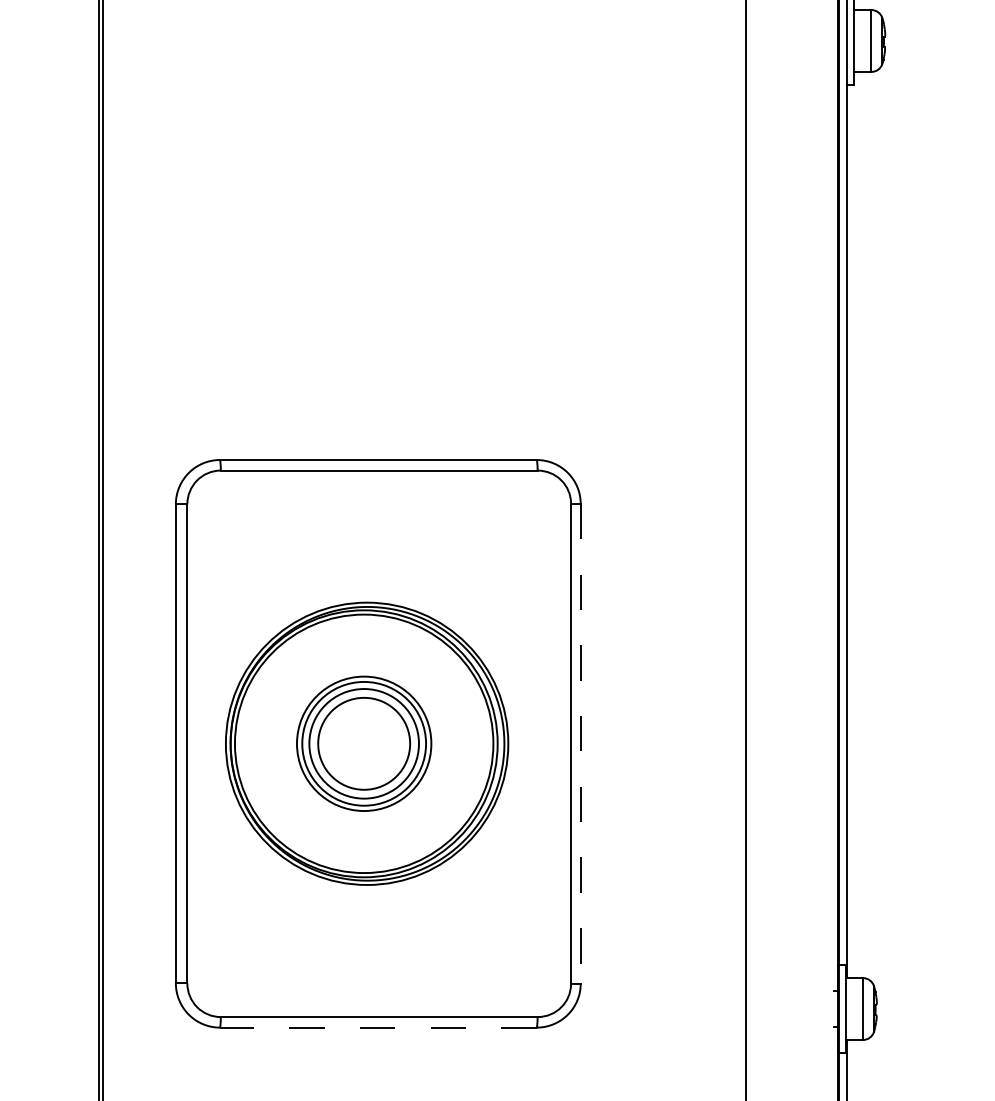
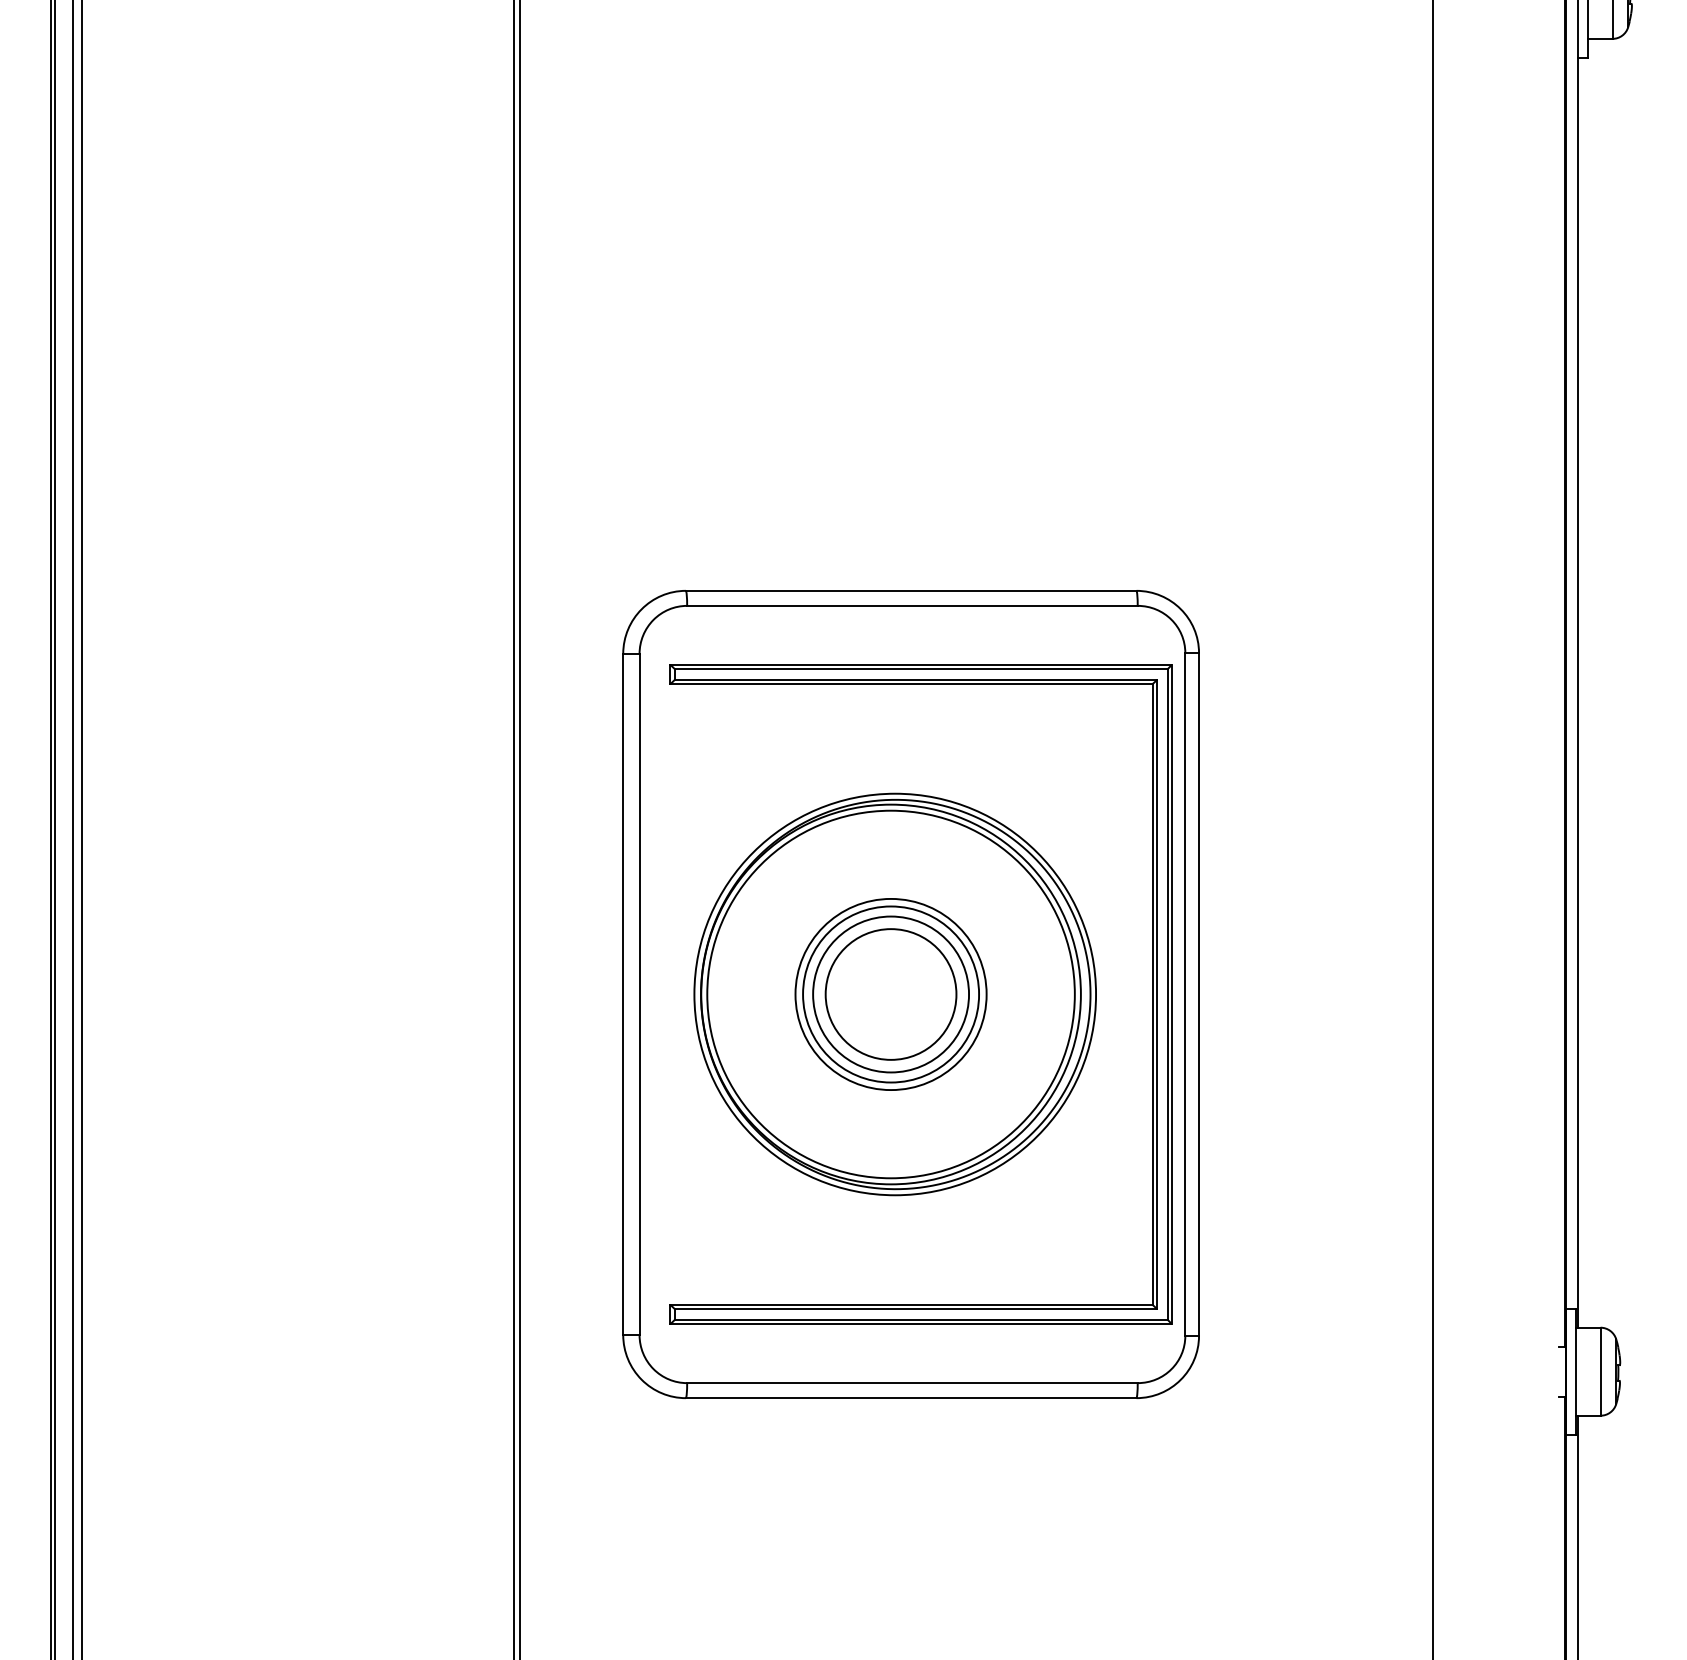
part: (547, 743) -> (1152, 994), added
line: (581, 744) -> (1199, 995), dashed -> solid
line: (377, 1027) -> (910, 1398), dashed -> solid

